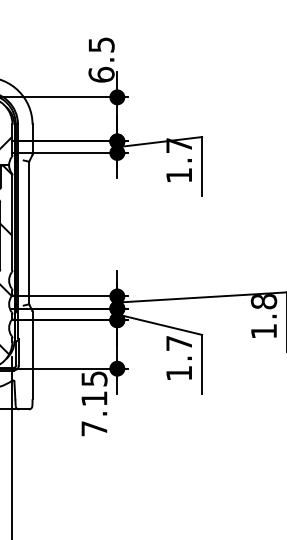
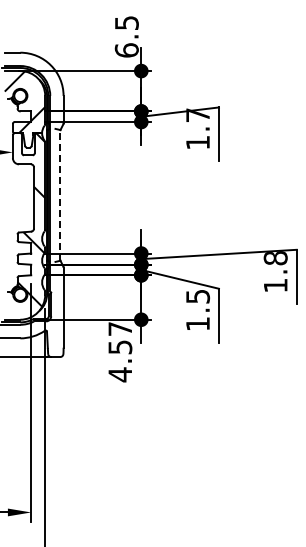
line: (29, 232) -> (60, 194), solid -> dashed
text: (179, 343) -> (198, 296), 1.7 -> 1.5
text: (94, 404) -> (120, 352), 7.15 -> 4.57

